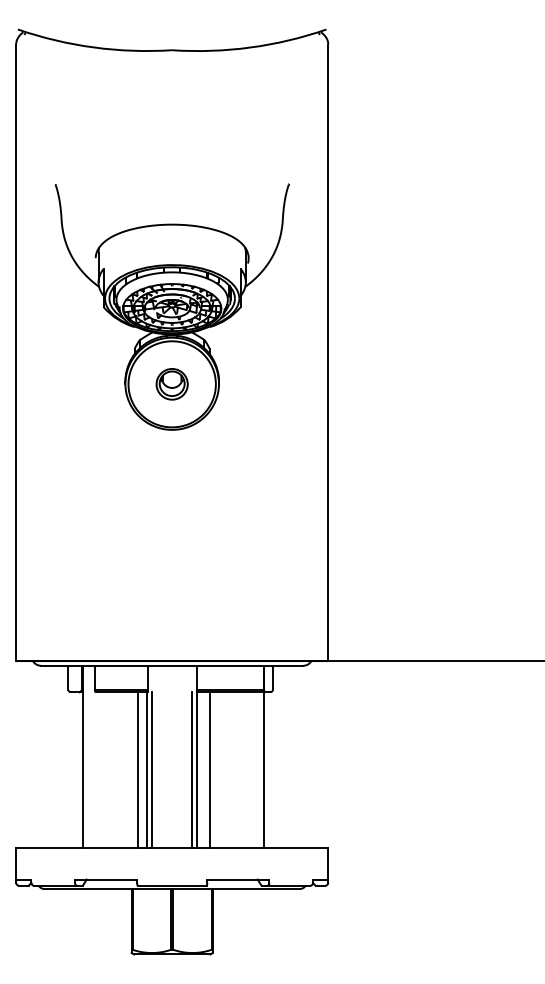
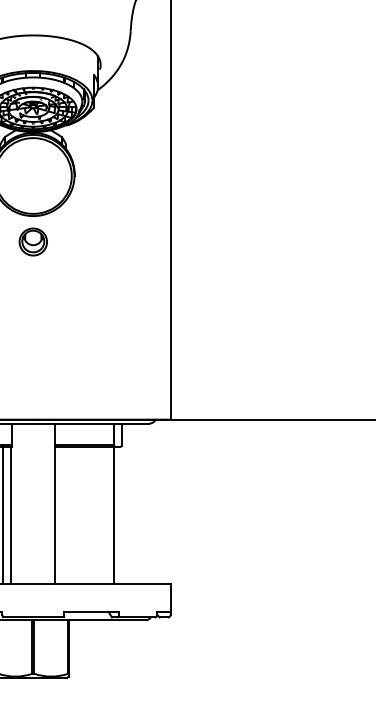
part: (171, 384) -> (32, 242), moved
line: (152, 770) -> (15, 515), removed
line: (192, 770) -> (51, 515), removed
line: (209, 770) -> (66, 515), removed

